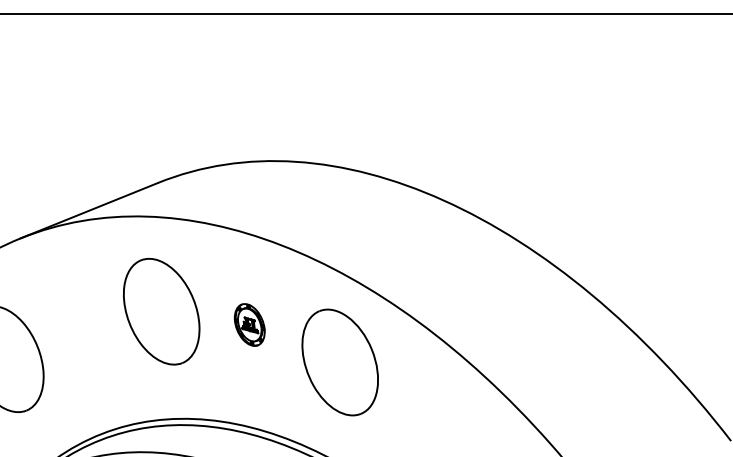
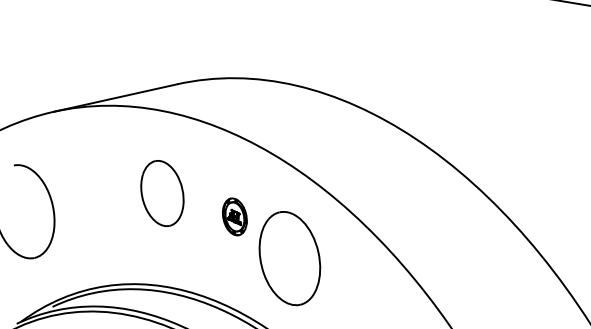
part: (161, 311) -> (162, 193), size x0.7
part: (339, 362) -> (289, 258), moved

